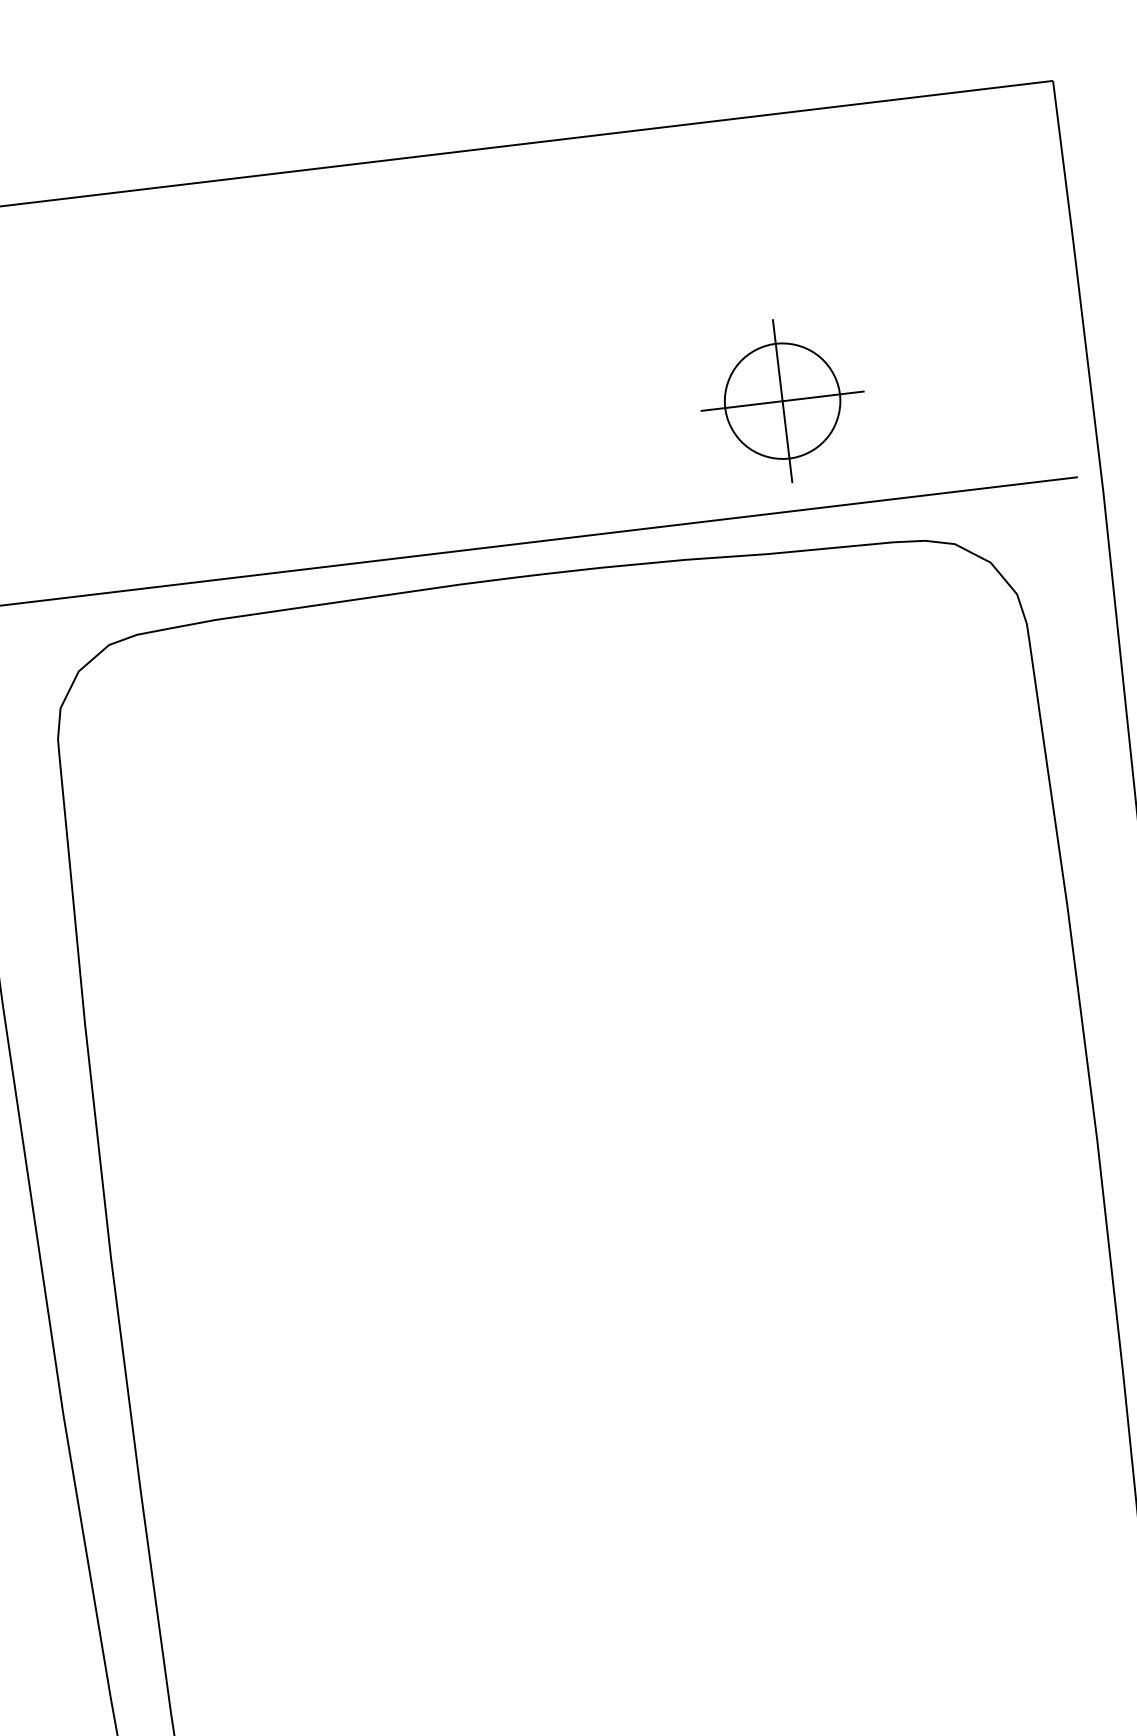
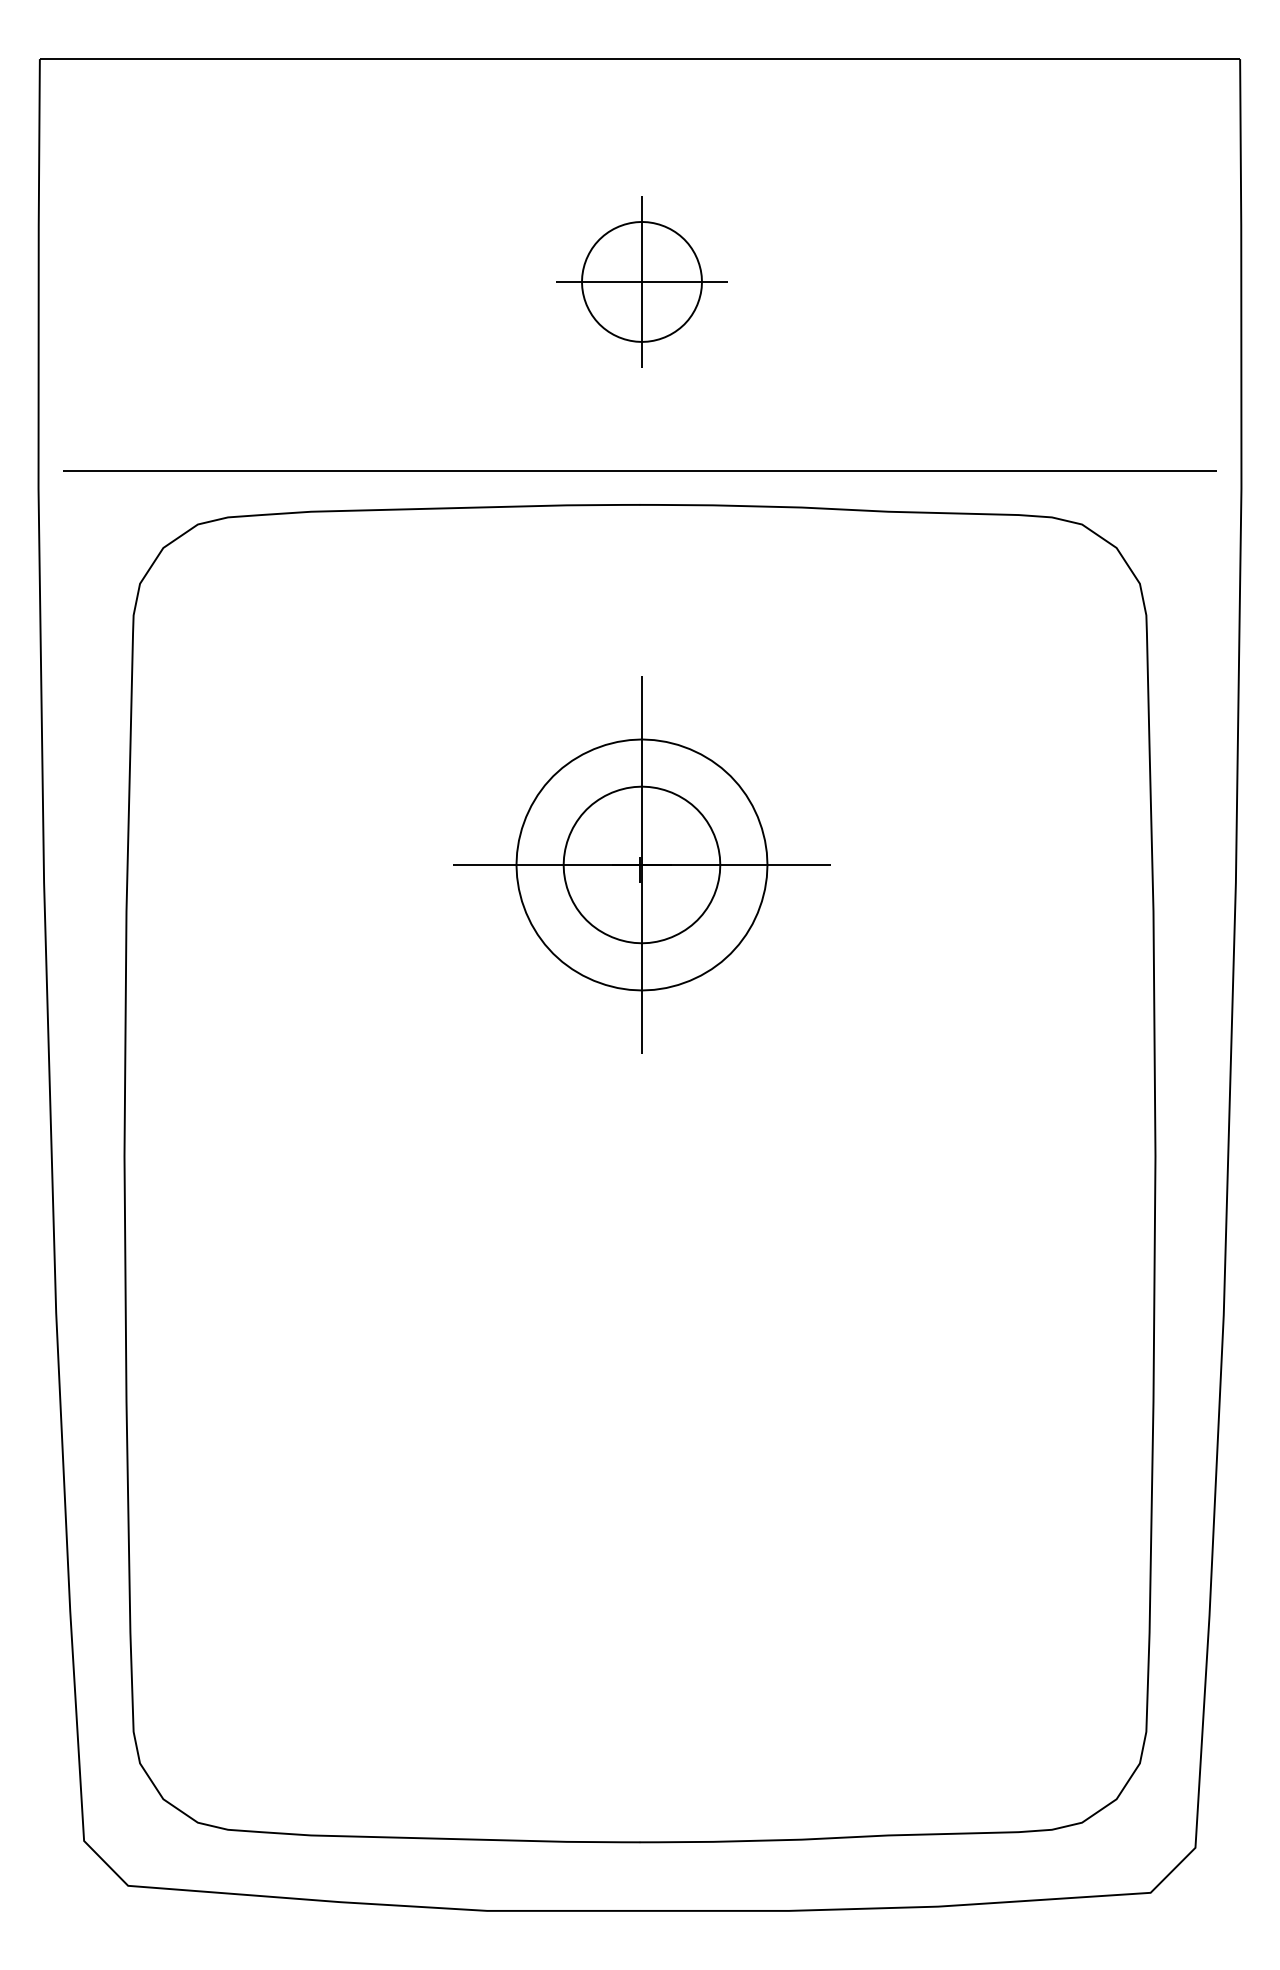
part: (782, 400) -> (641, 281), moved
part: (572, 919) -> (641, 864), added

